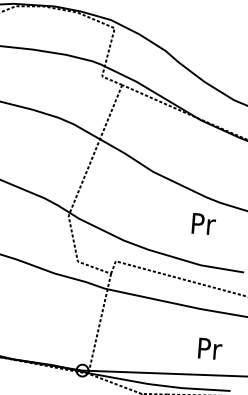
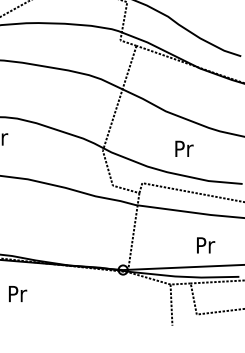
text: (203, 223) -> (184, 148), moved
text: (210, 349) -> (206, 245), moved

